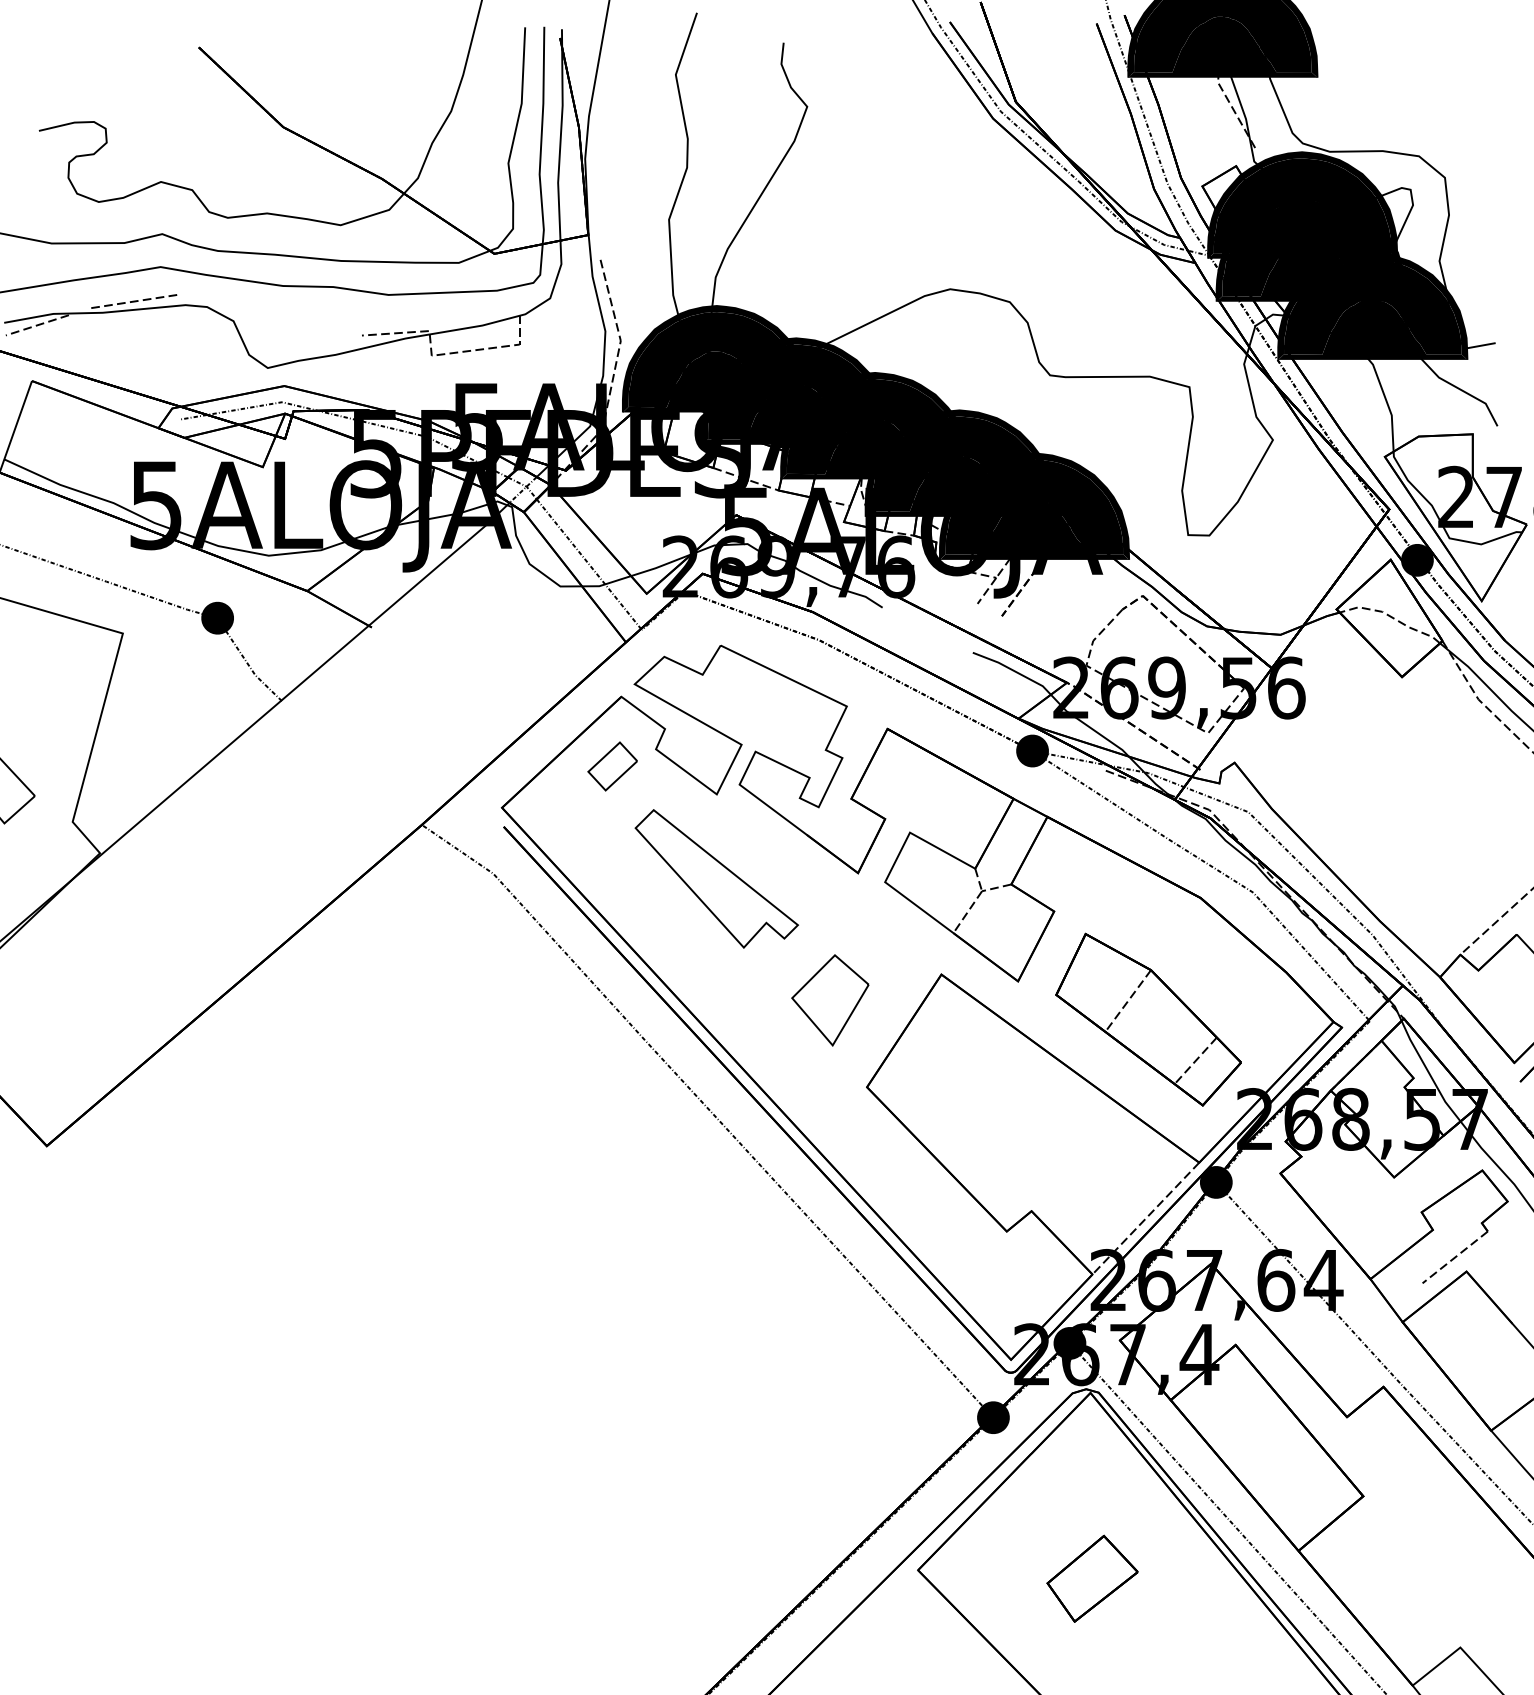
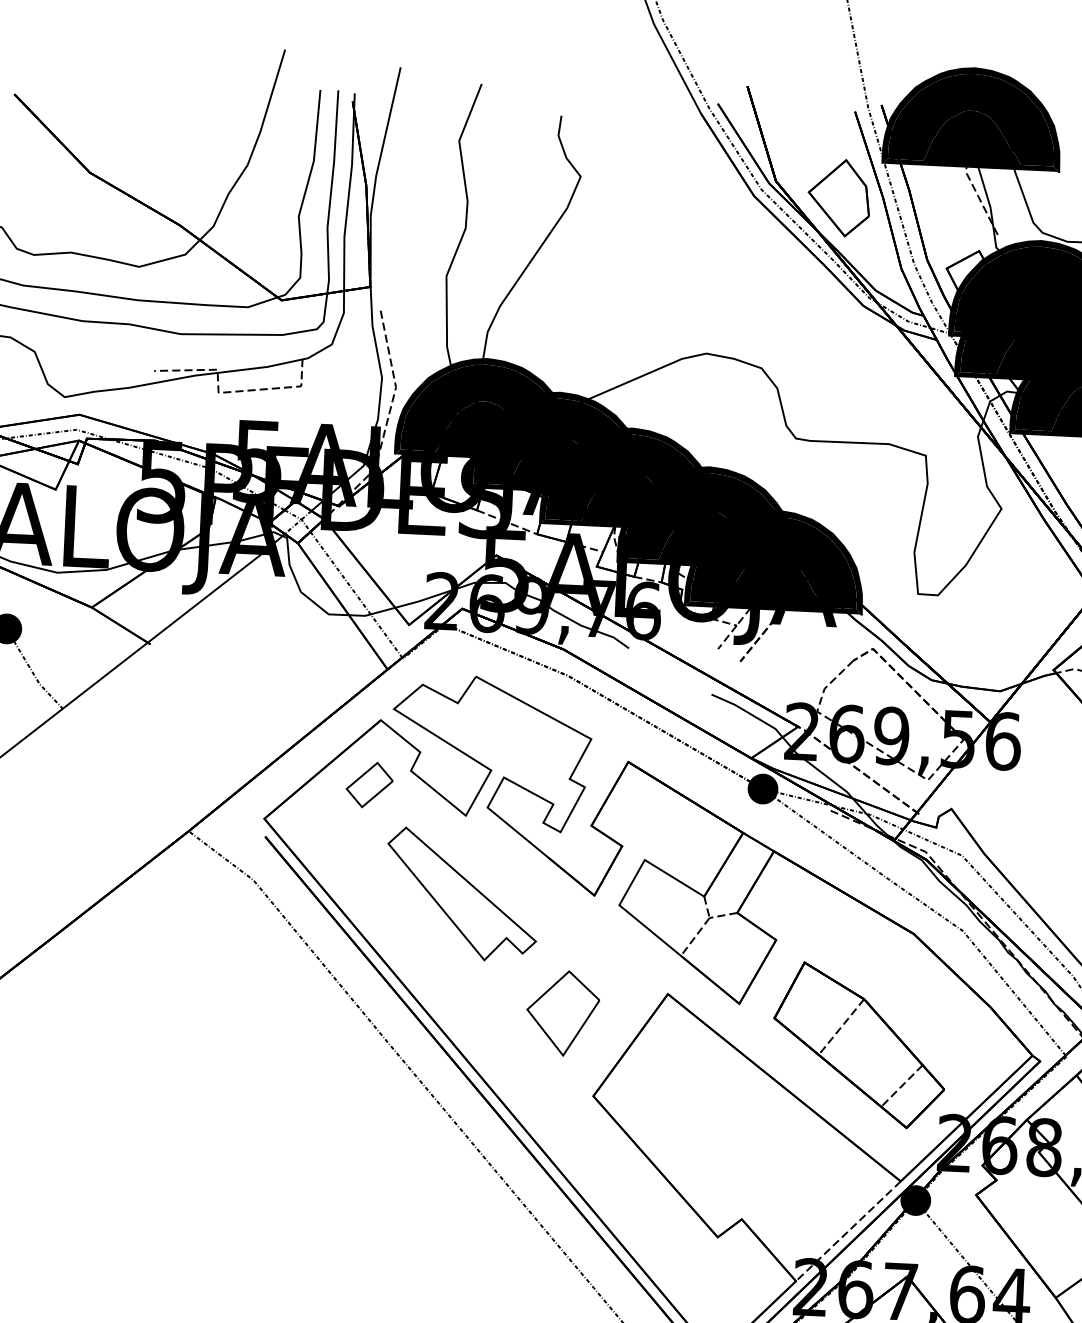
part: (1083, 116) -> (838, 197), added

